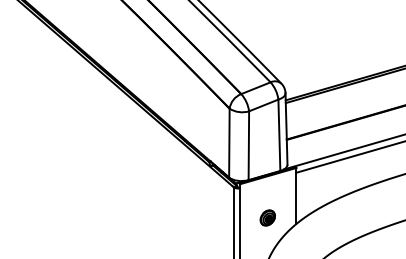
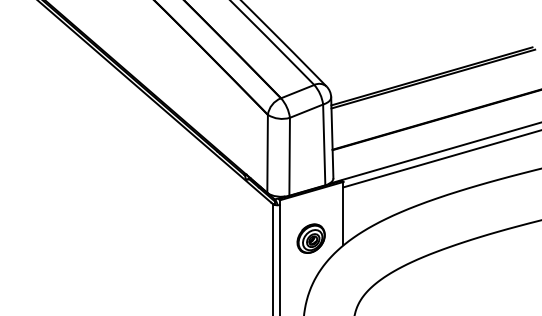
part: (267, 217) -> (310, 238), size x1.67

